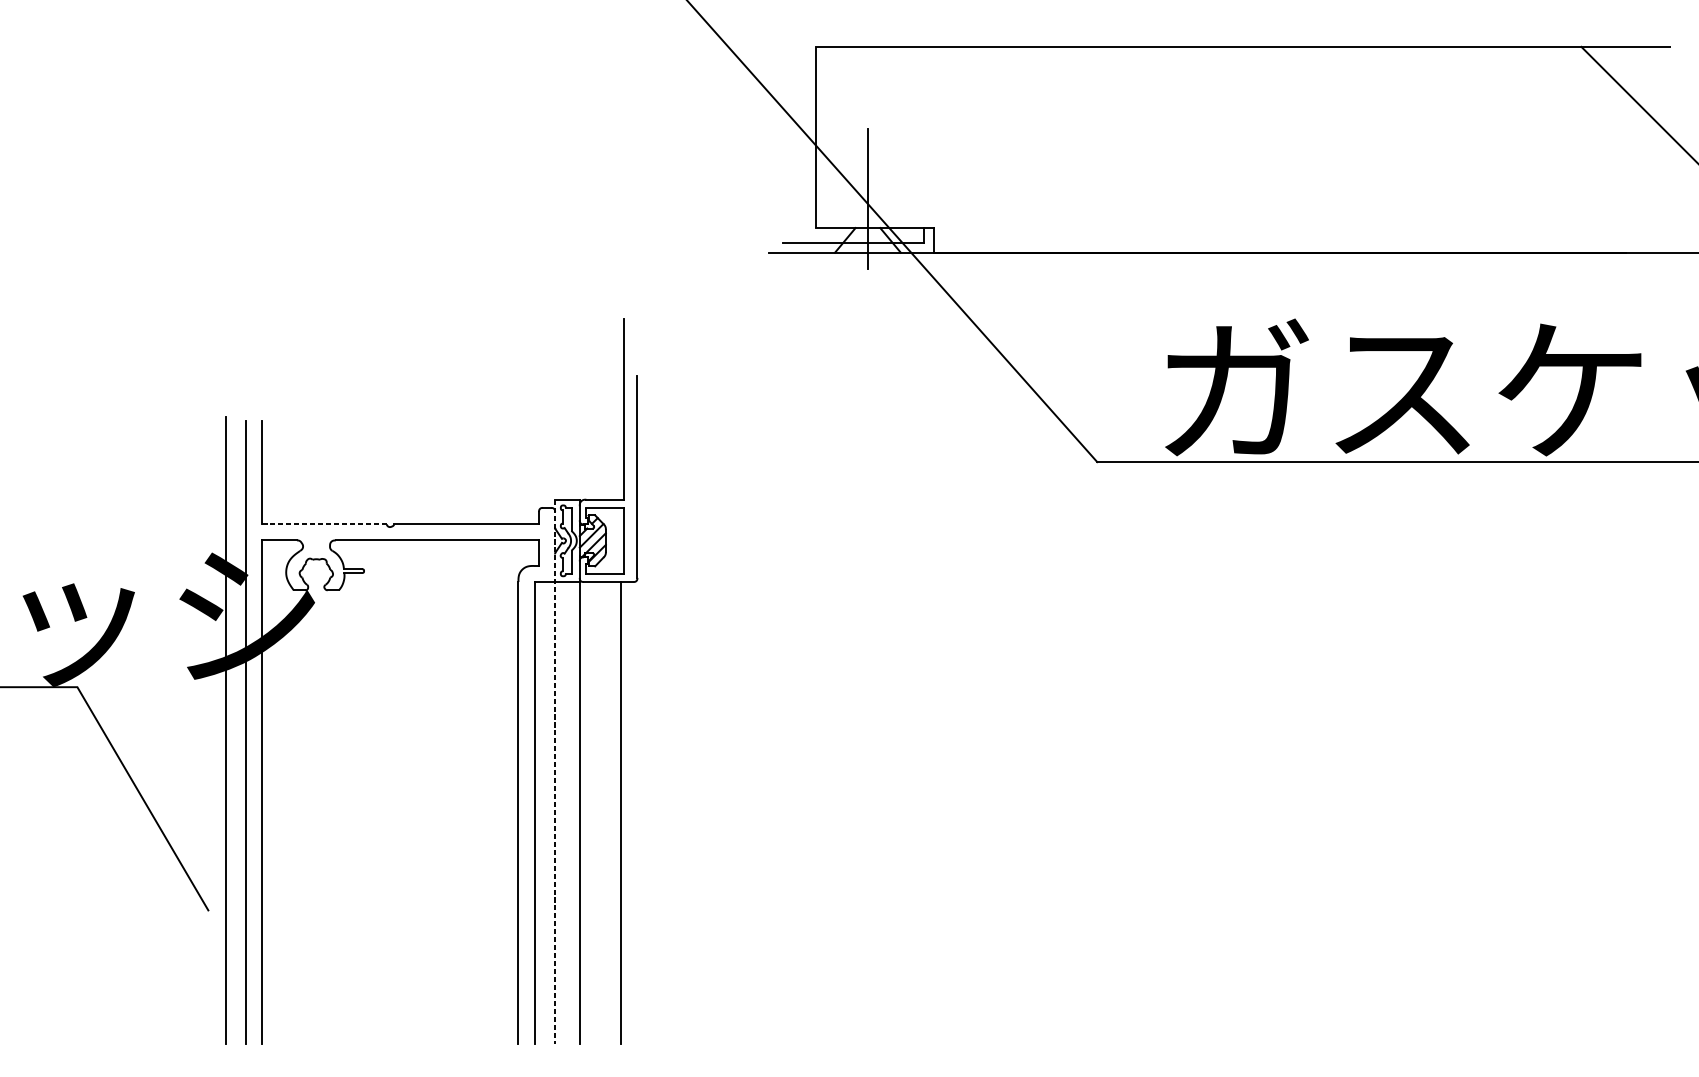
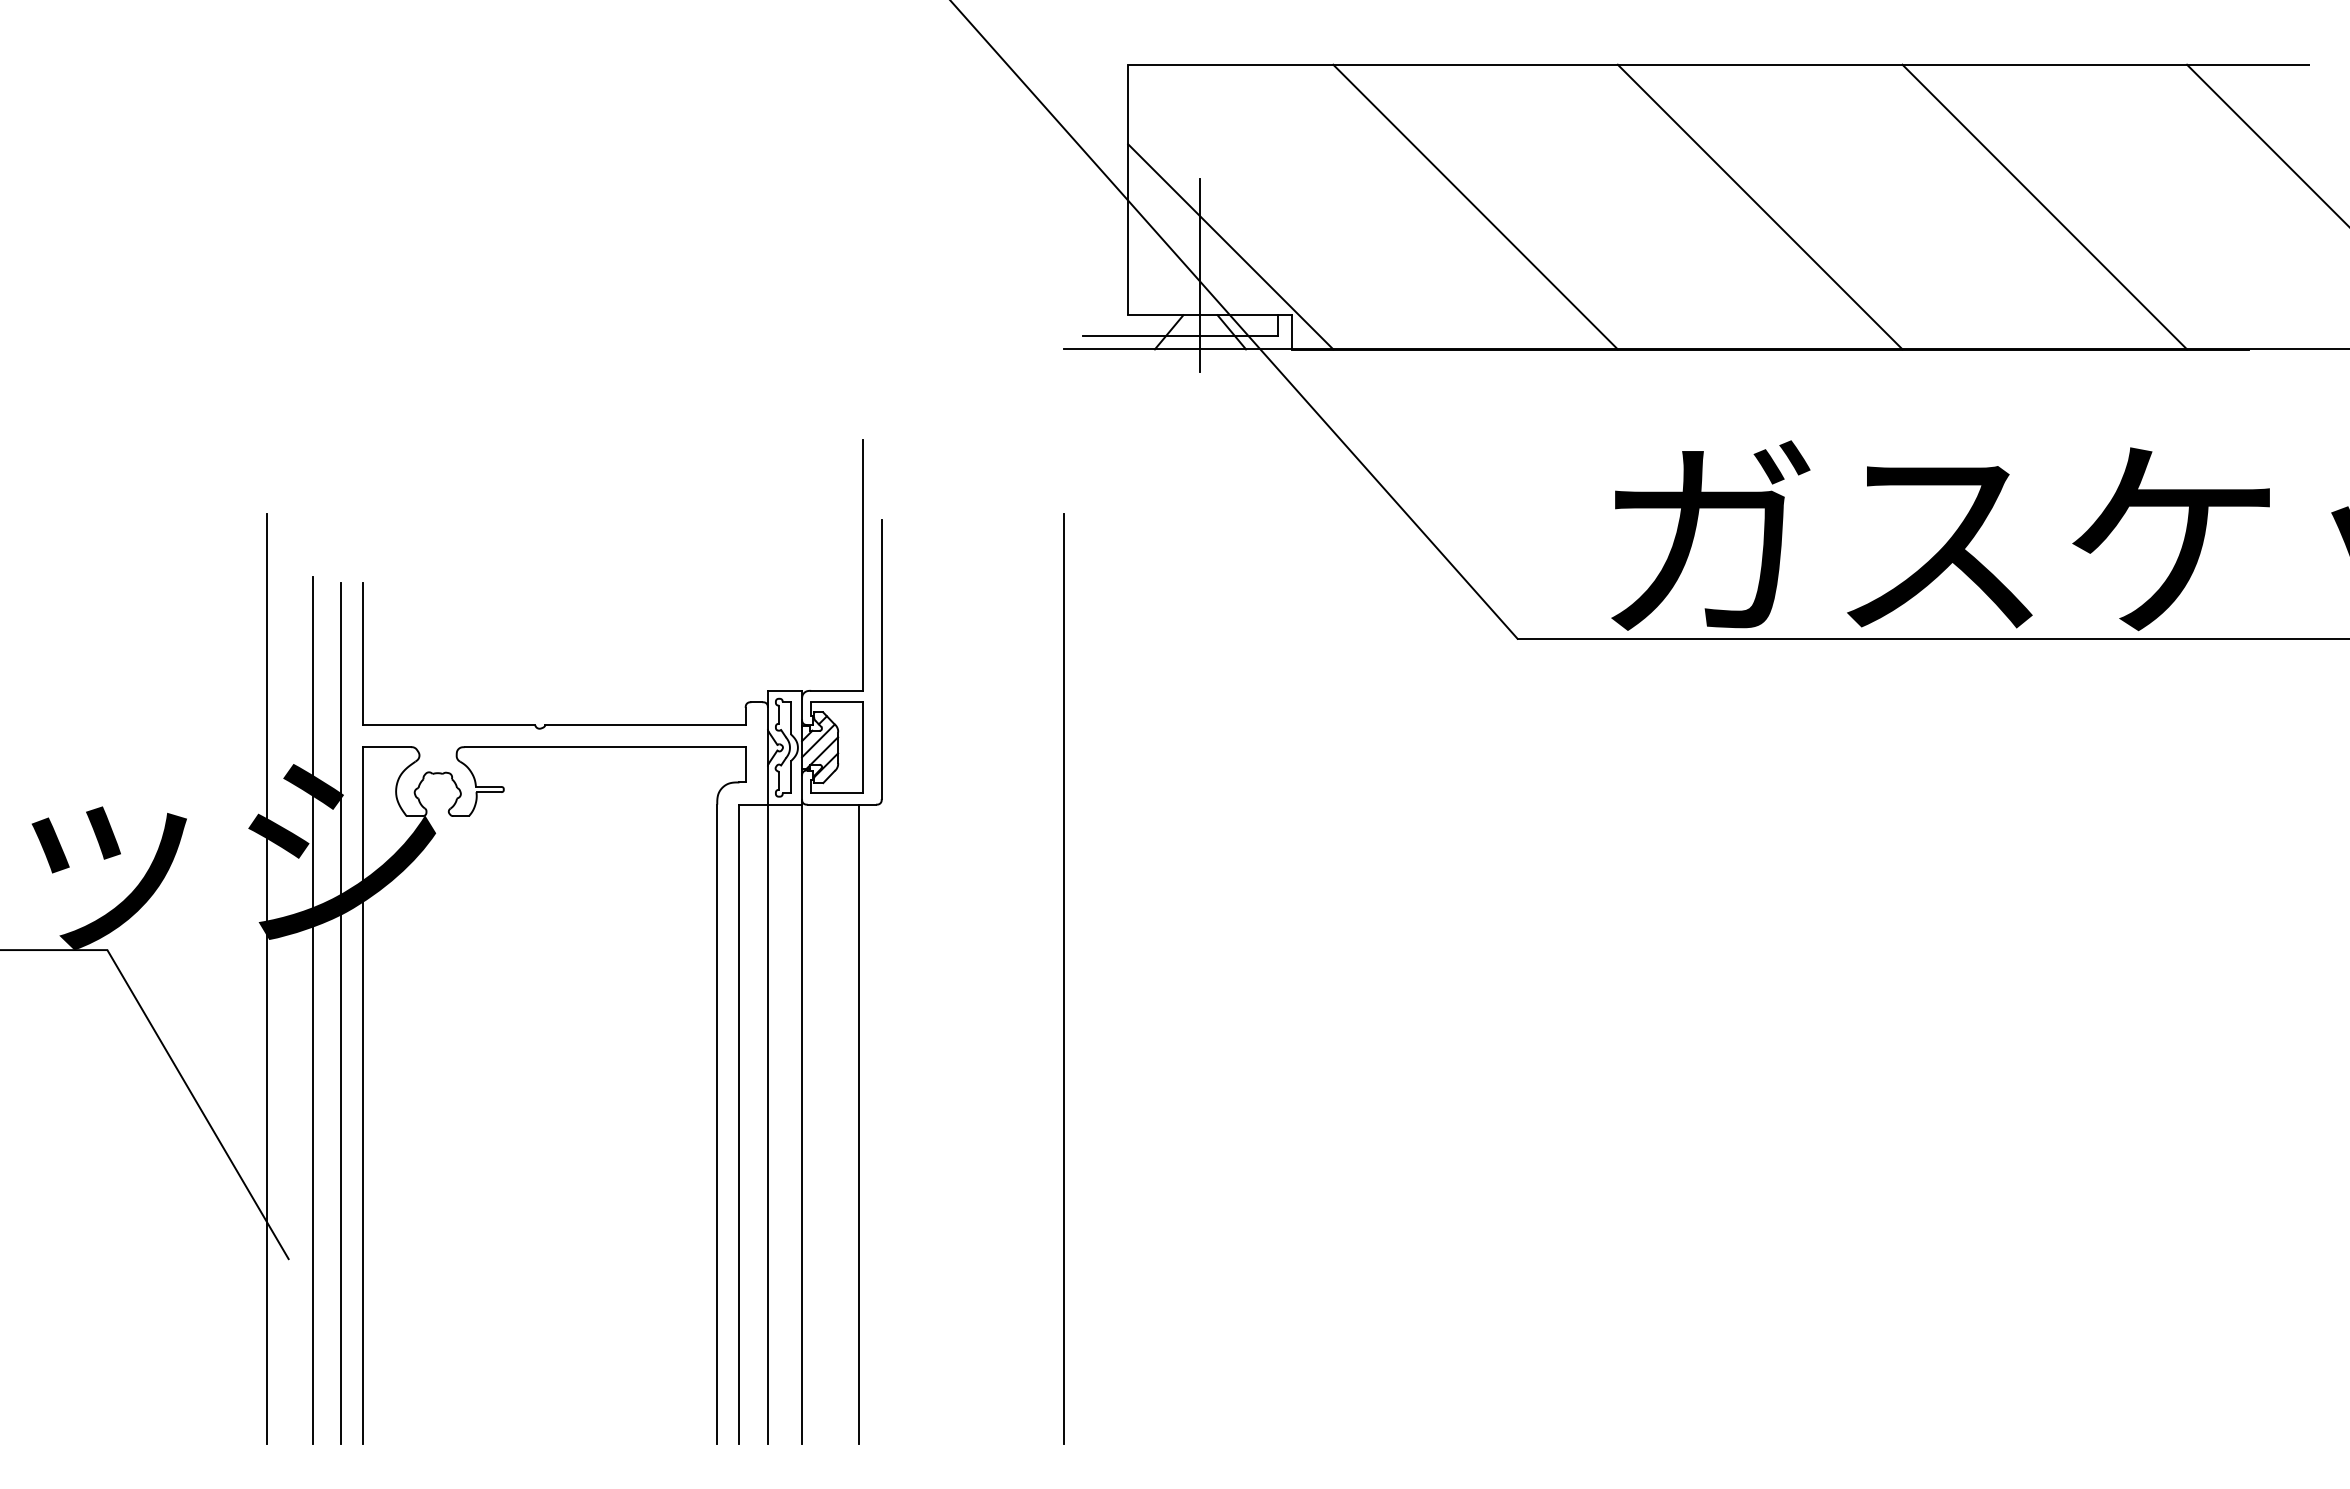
line: (1066, 149) -> (1475, 206), added
line: (1272, 149) -> (1759, 206), added
line: (1478, 149) -> (2044, 206), added
line: (889, 178) -> (1230, 246), added
line: (324, 524) -> (449, 724), dashed -> solid
line: (193, 708) -> (267, 979), added
line: (768, 708) -> (1063, 979), added
line: (554, 772) -> (767, 1067), dashed -> solid

